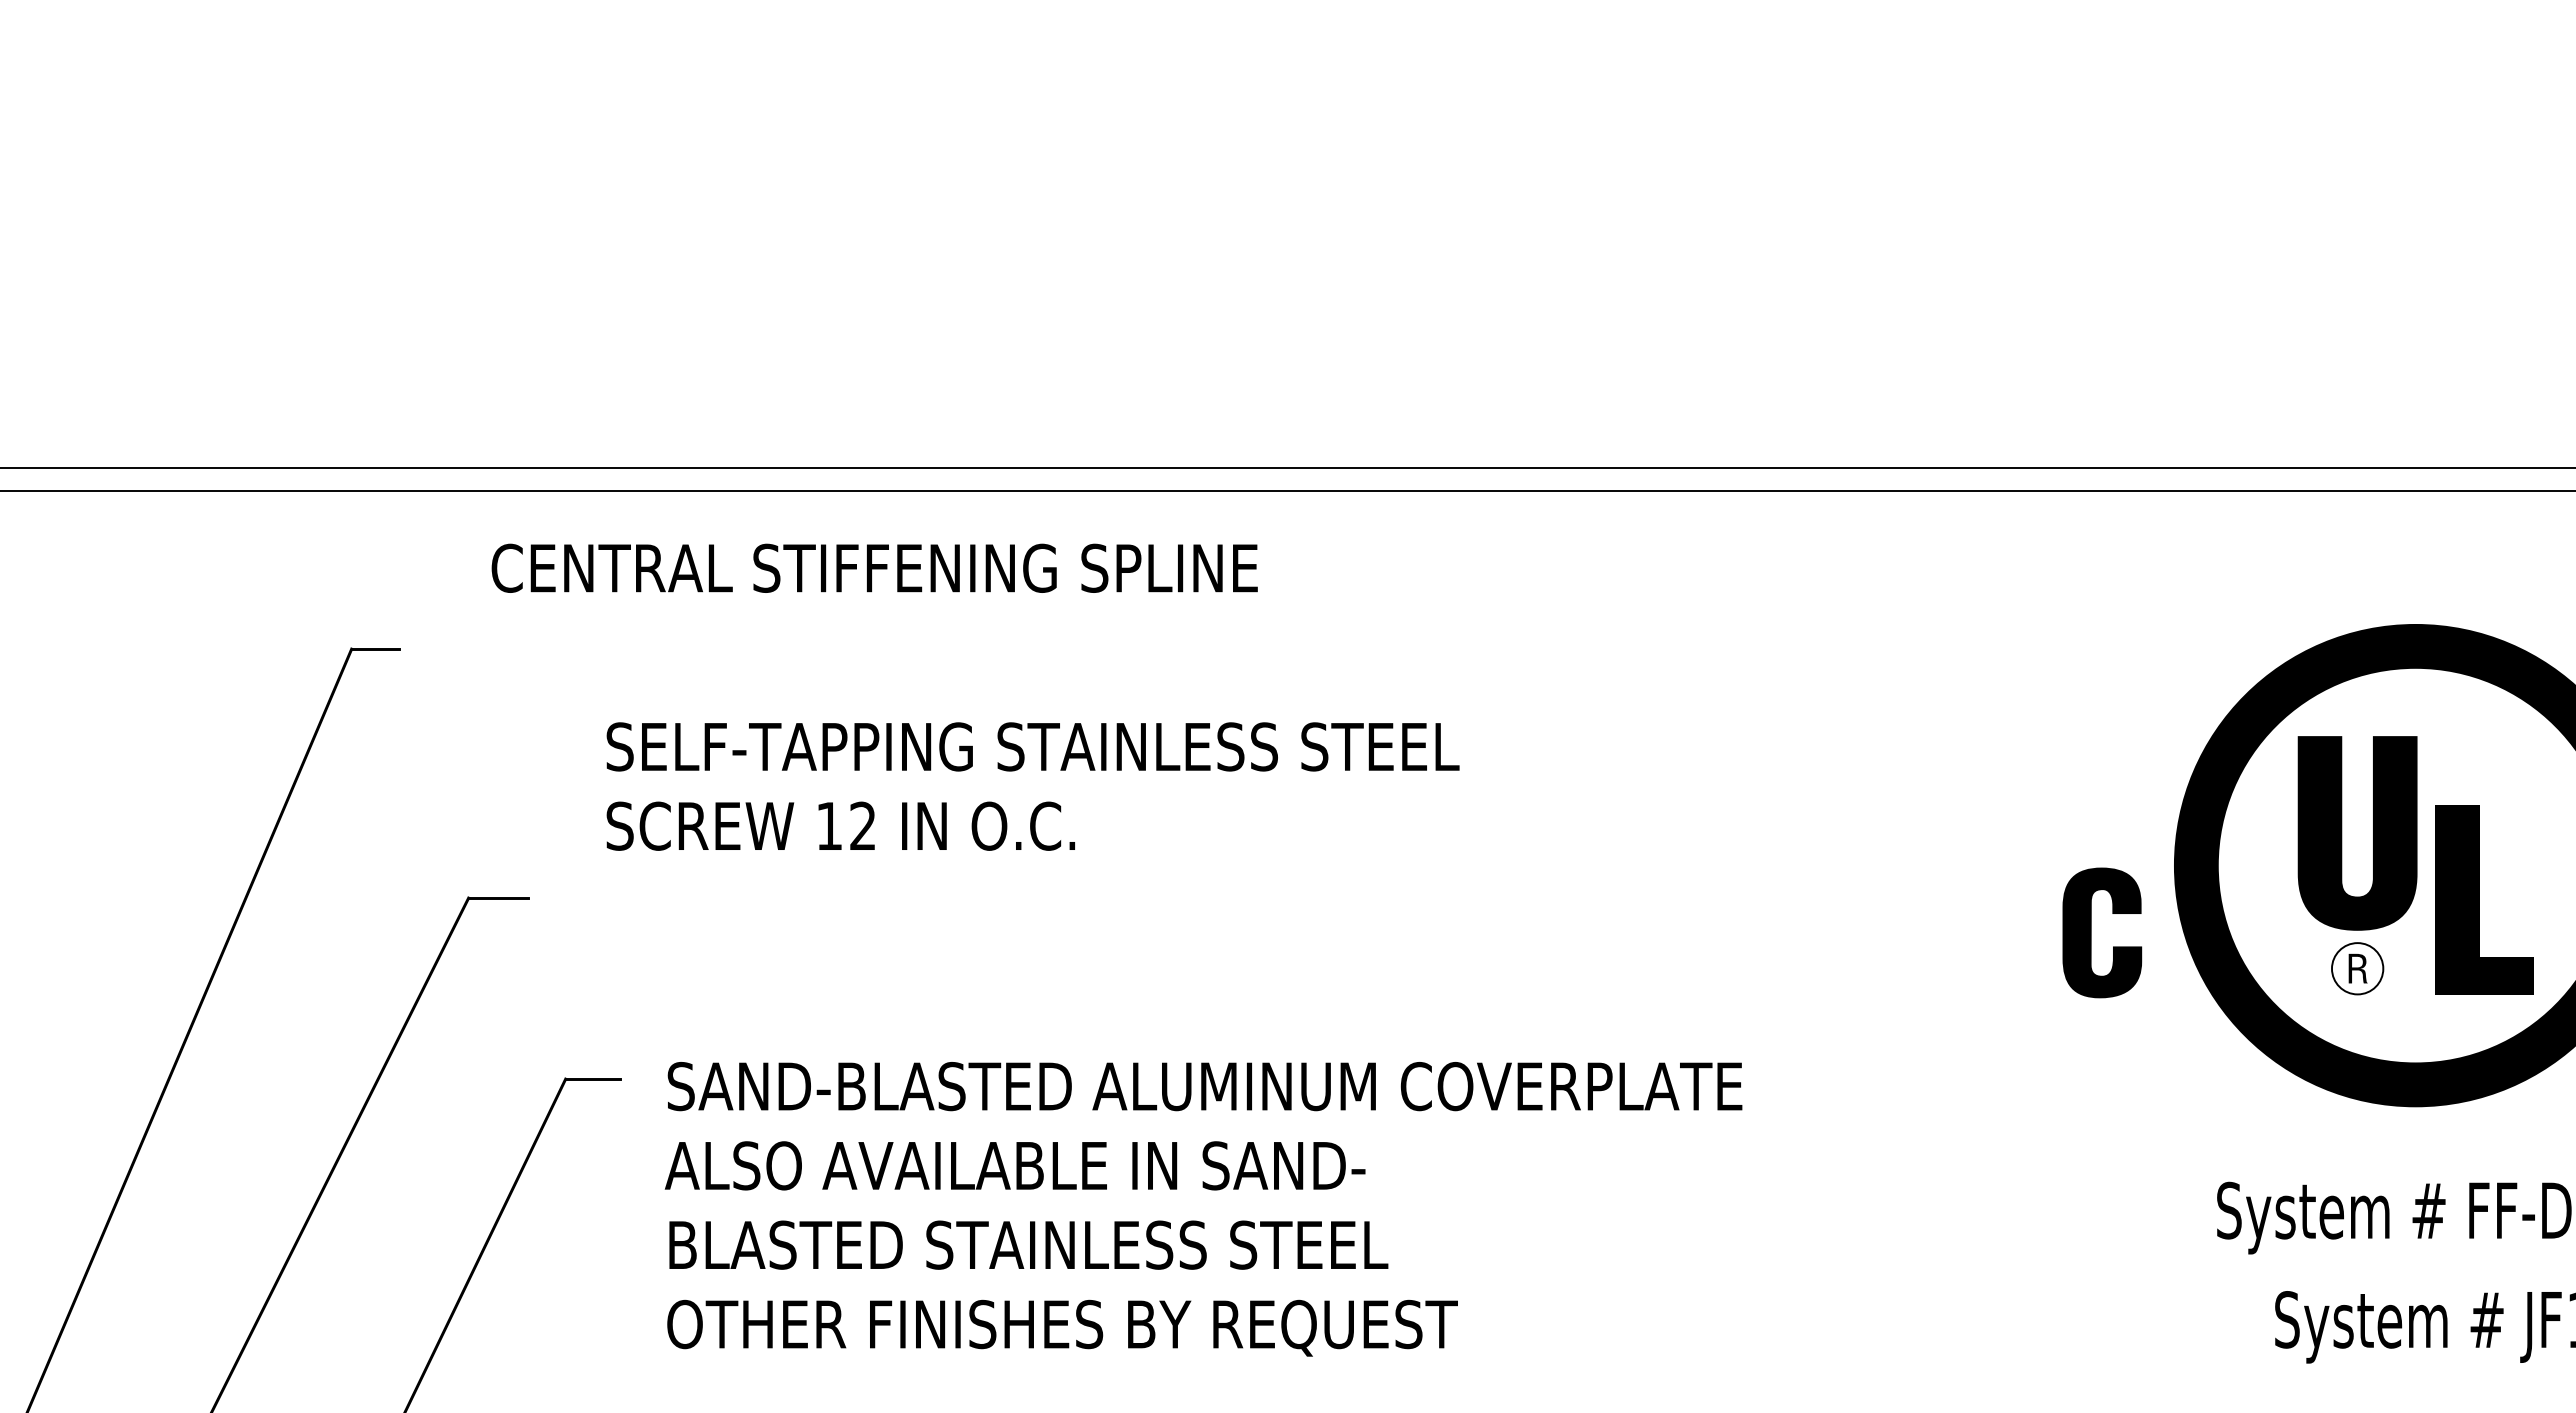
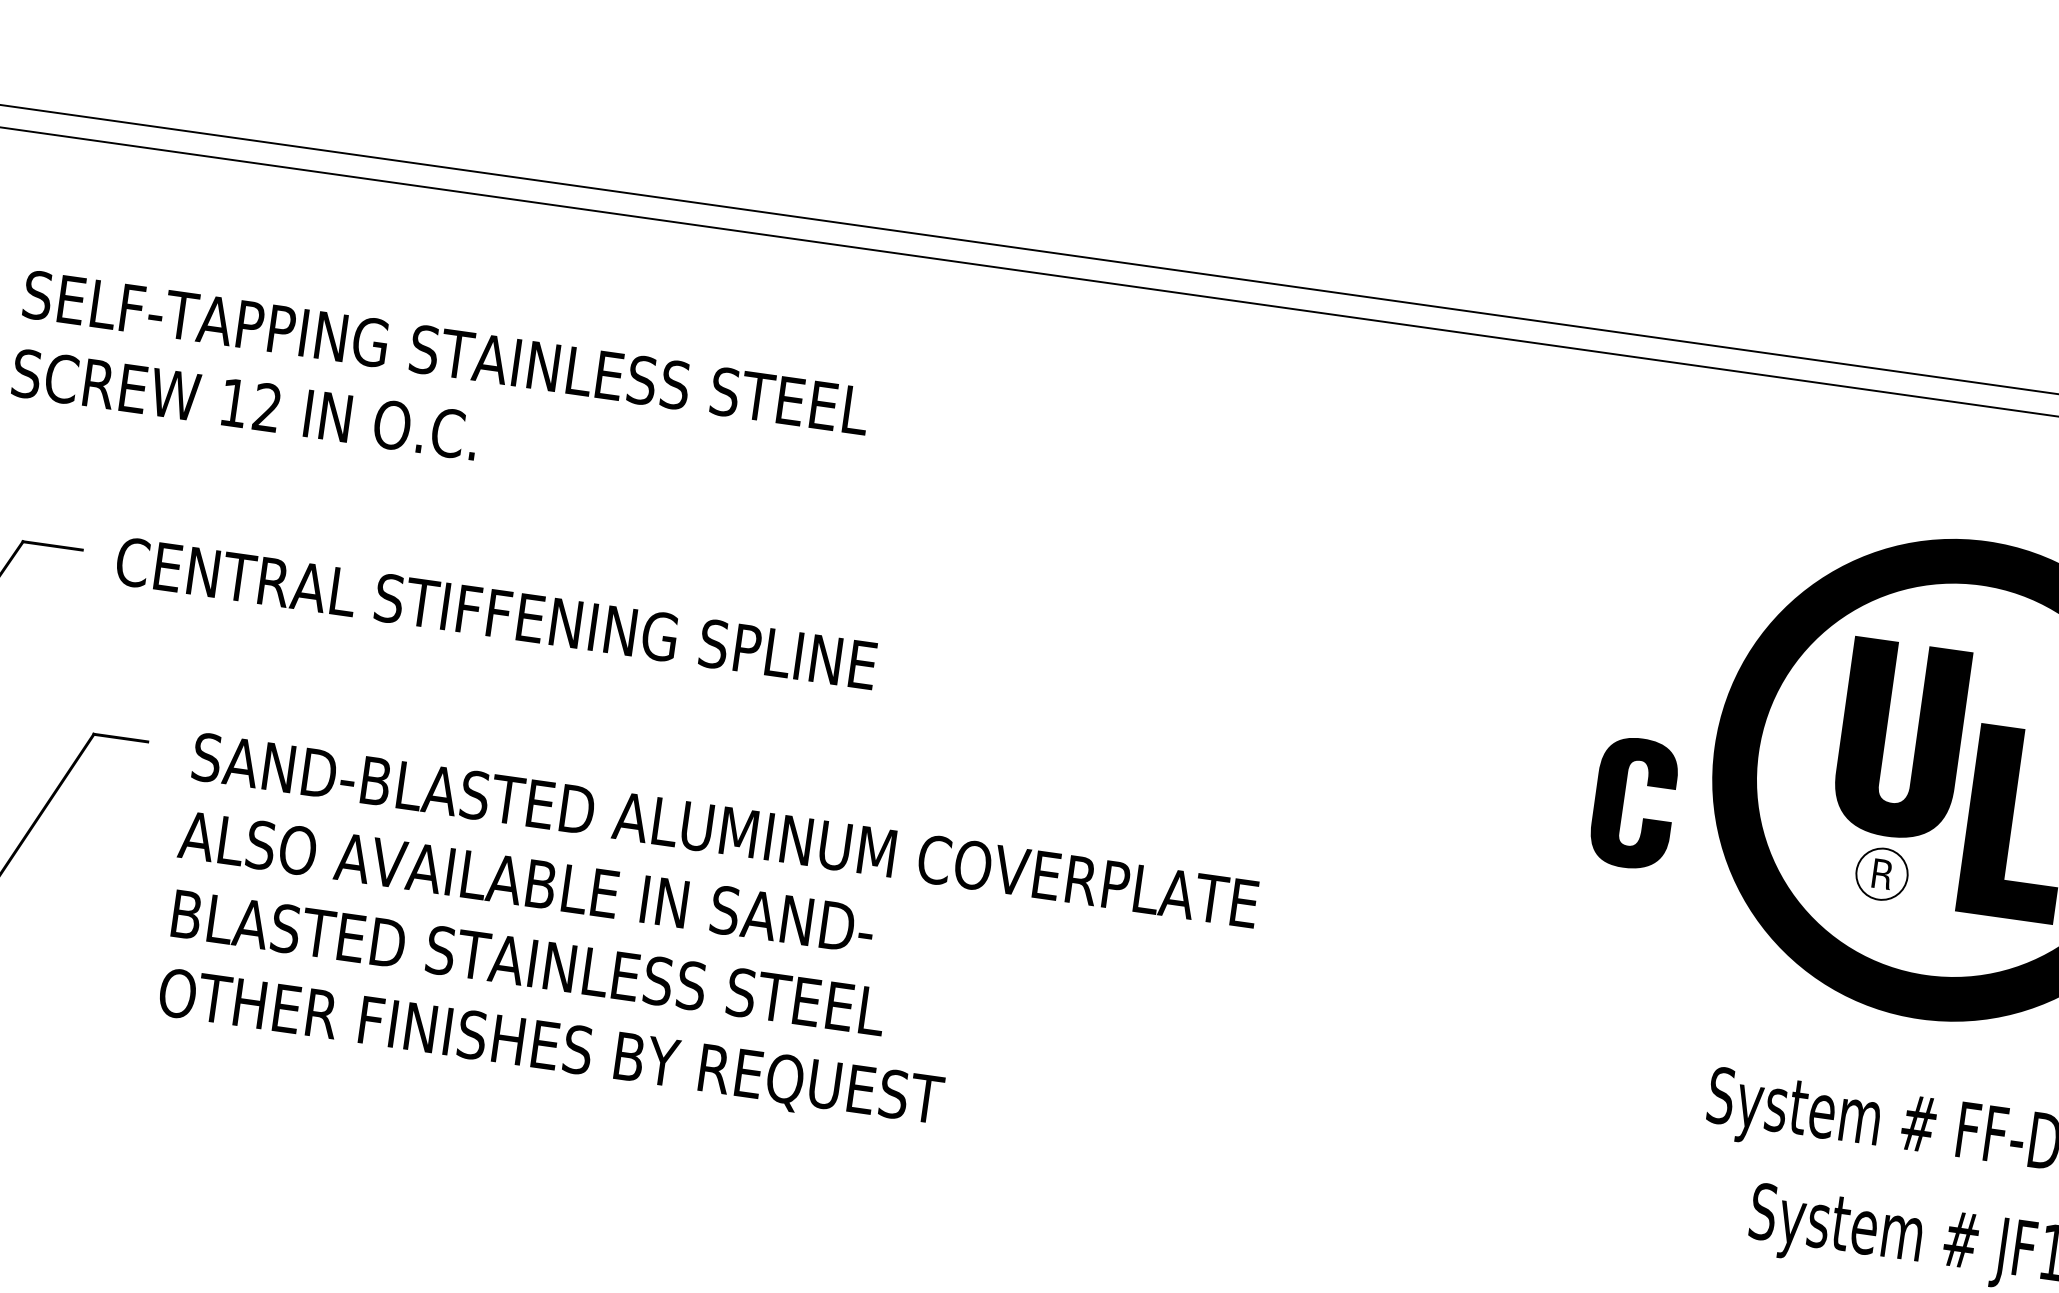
text: (874, 567) -> (496, 612), moved
text: (1032, 786) -> (440, 391), moved

